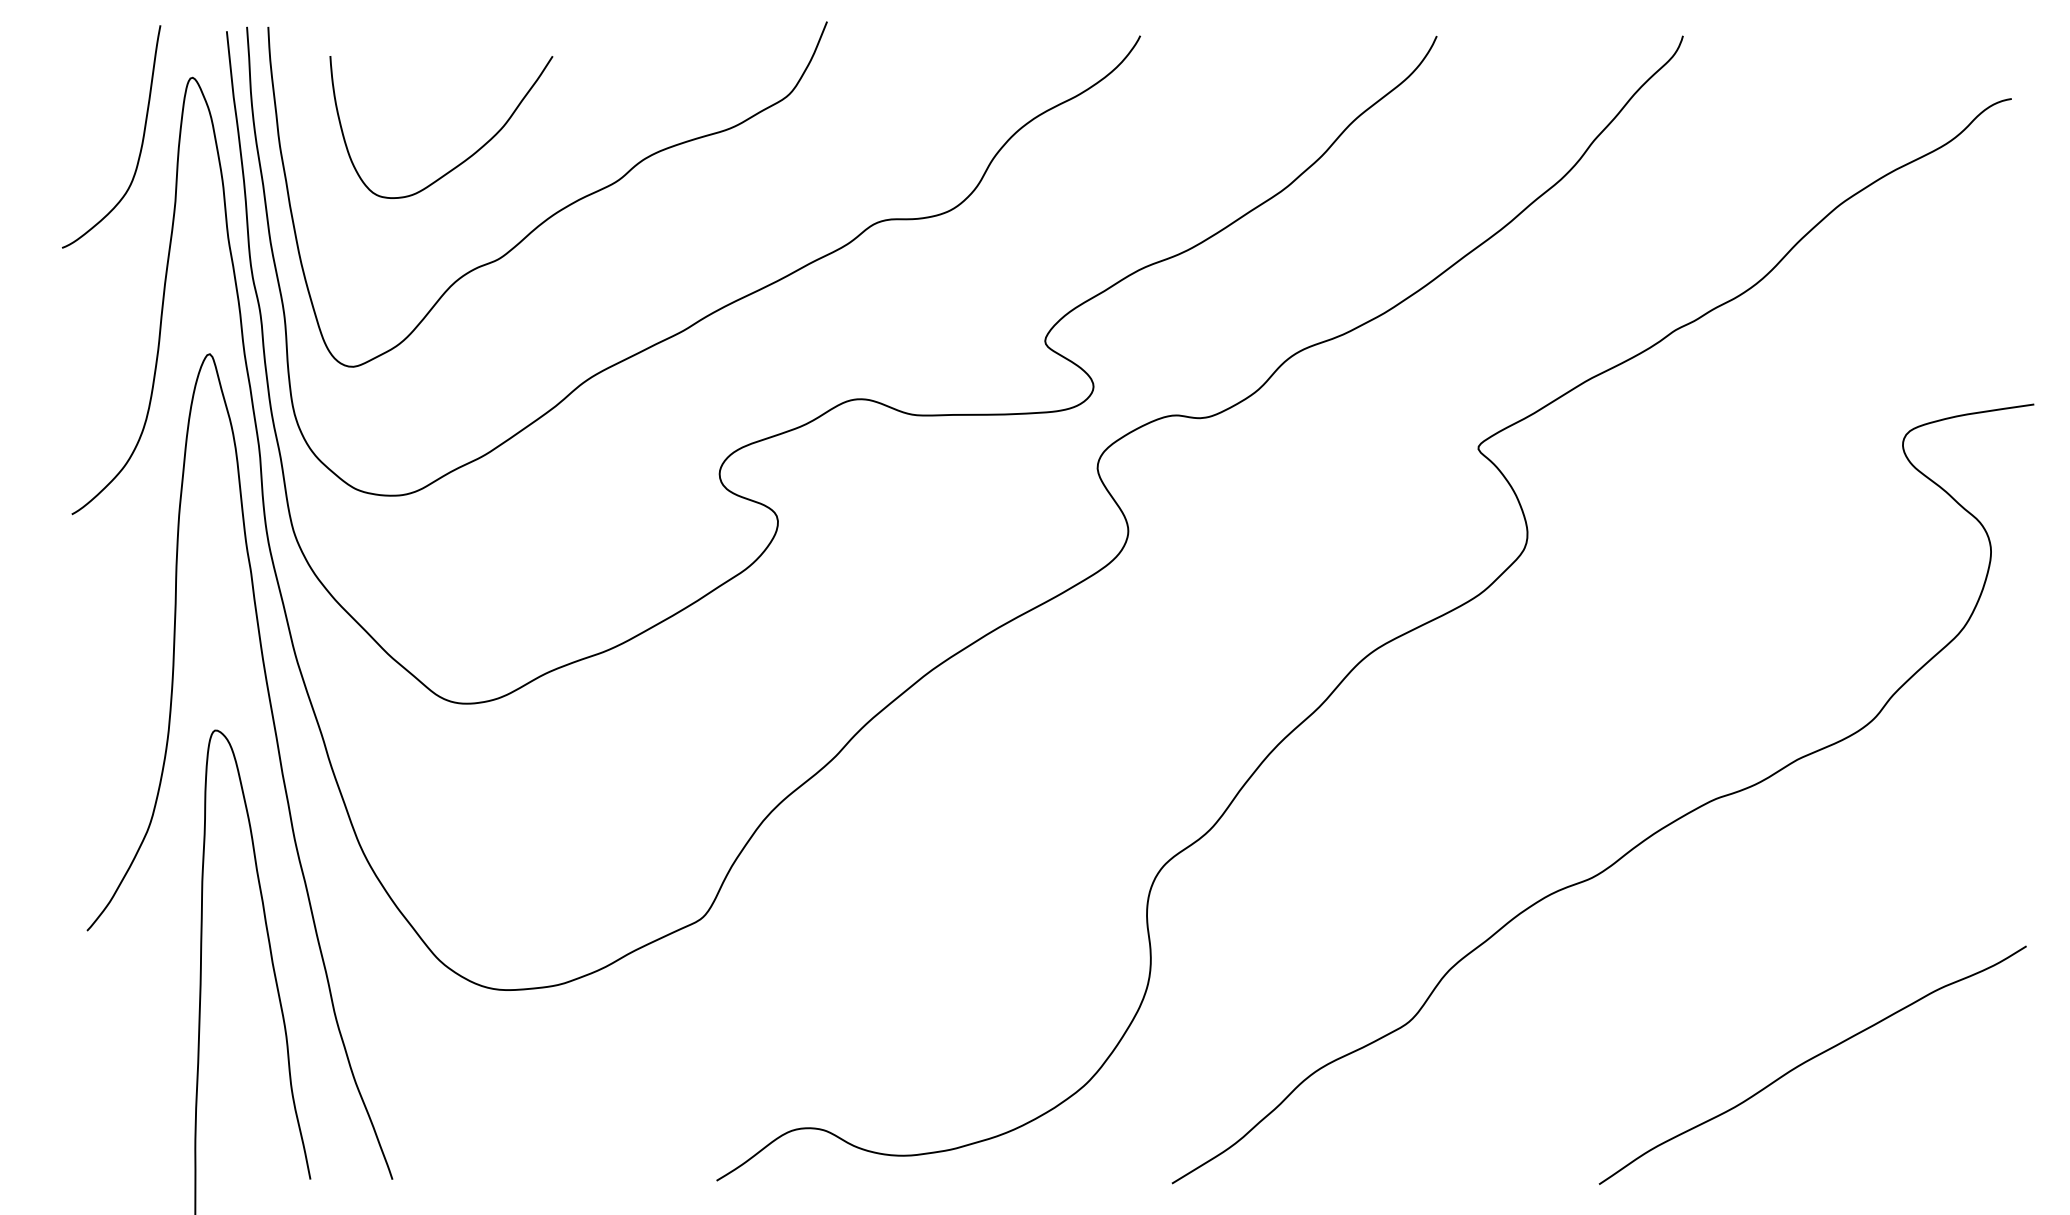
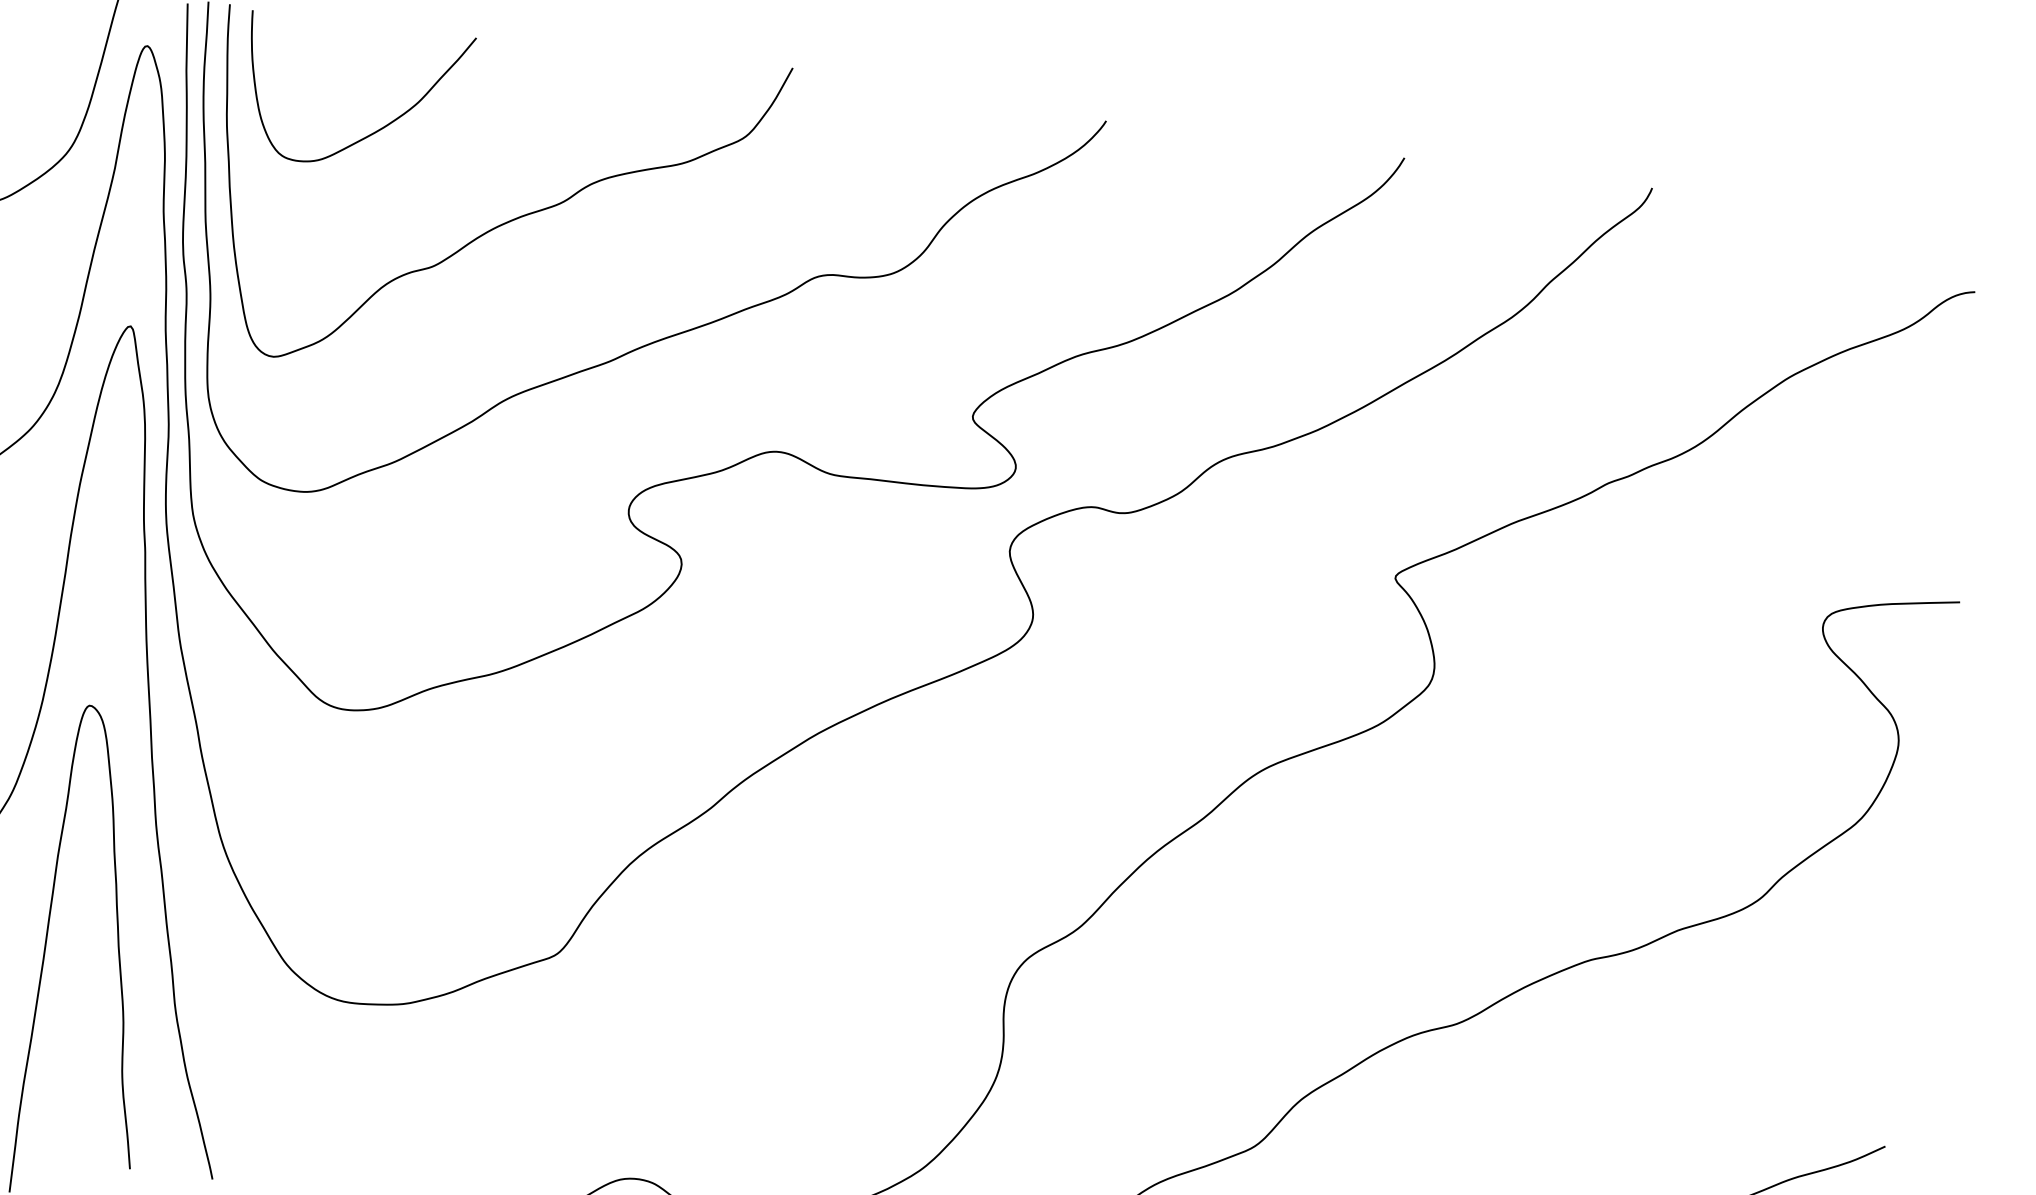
curve: (463, 160) -> (373, 131), moved

